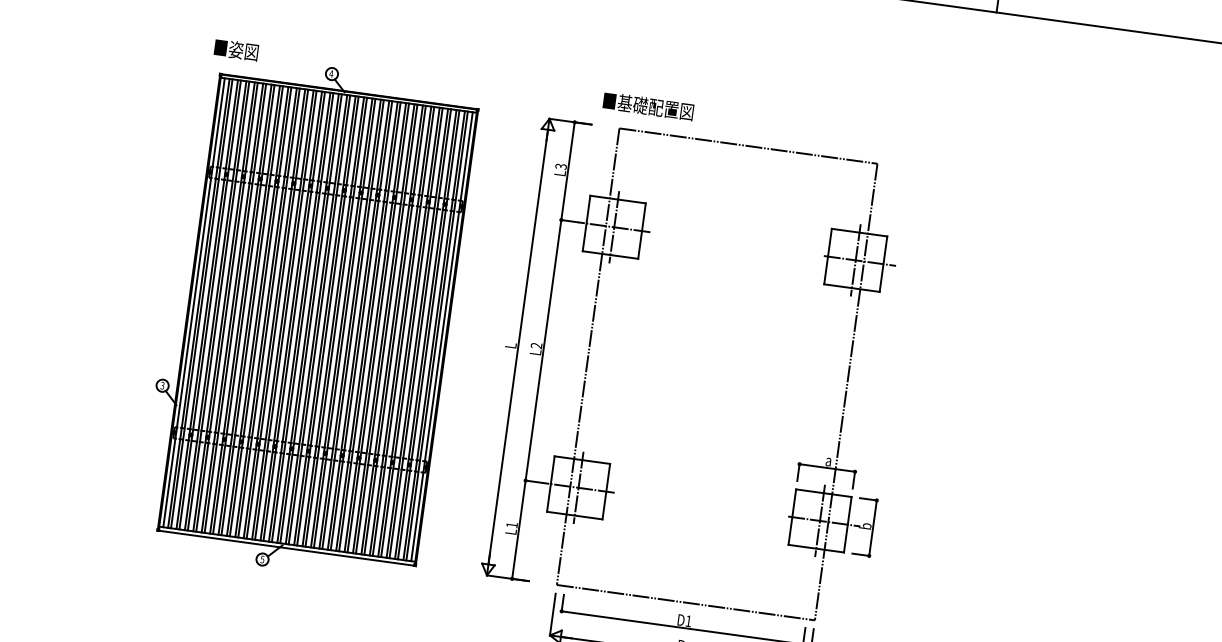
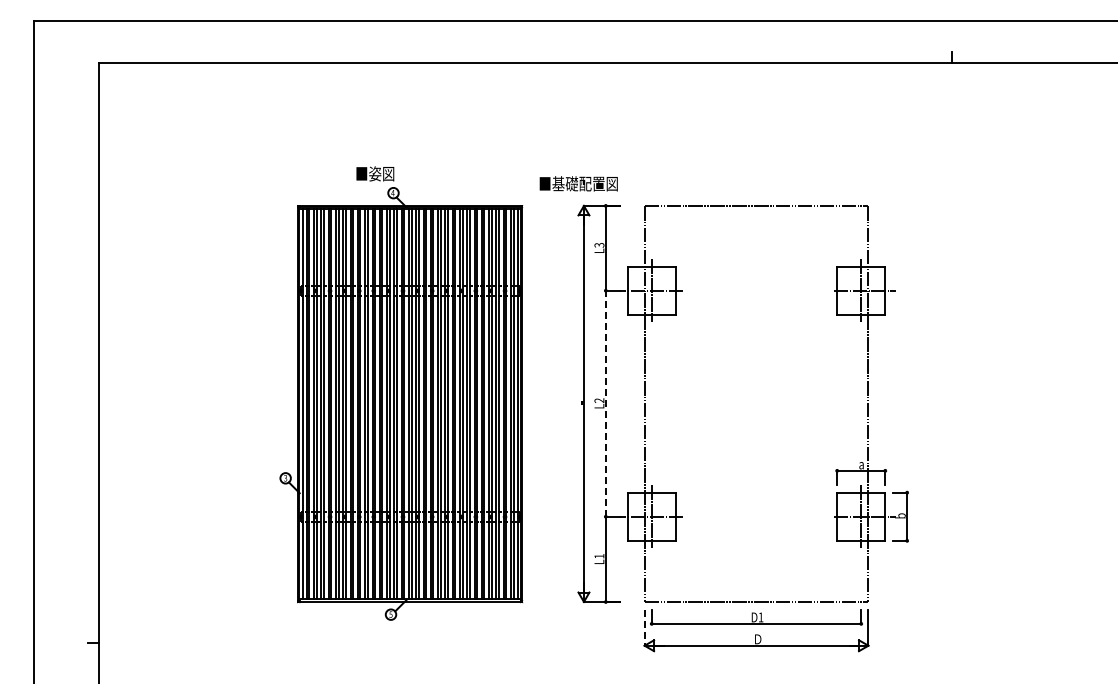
text: (236, 49) -> (375, 173), moved
text: (648, 106) -> (578, 183), moved
line: (543, 350) -> (605, 403), solid -> dashed
line: (552, 615) -> (644, 628), solid -> dashed

